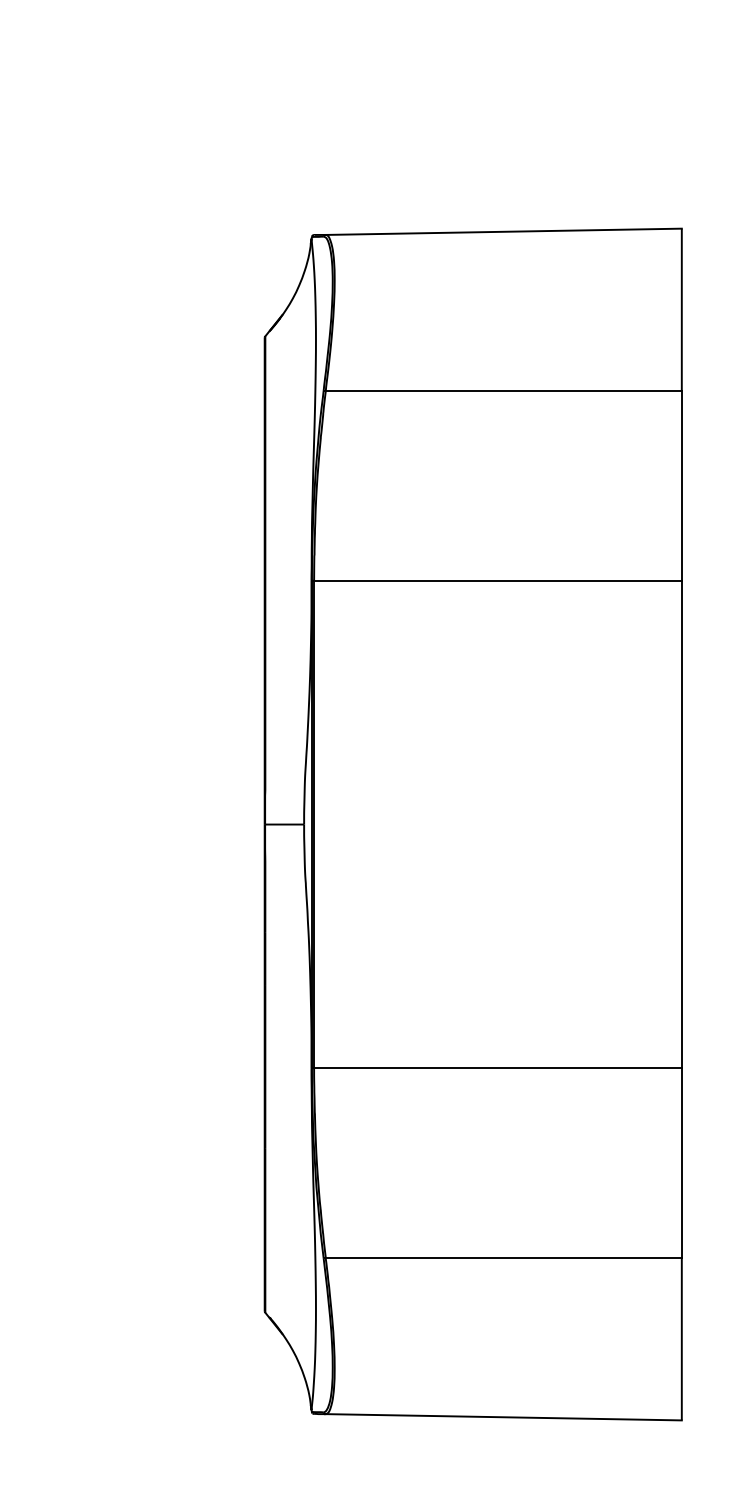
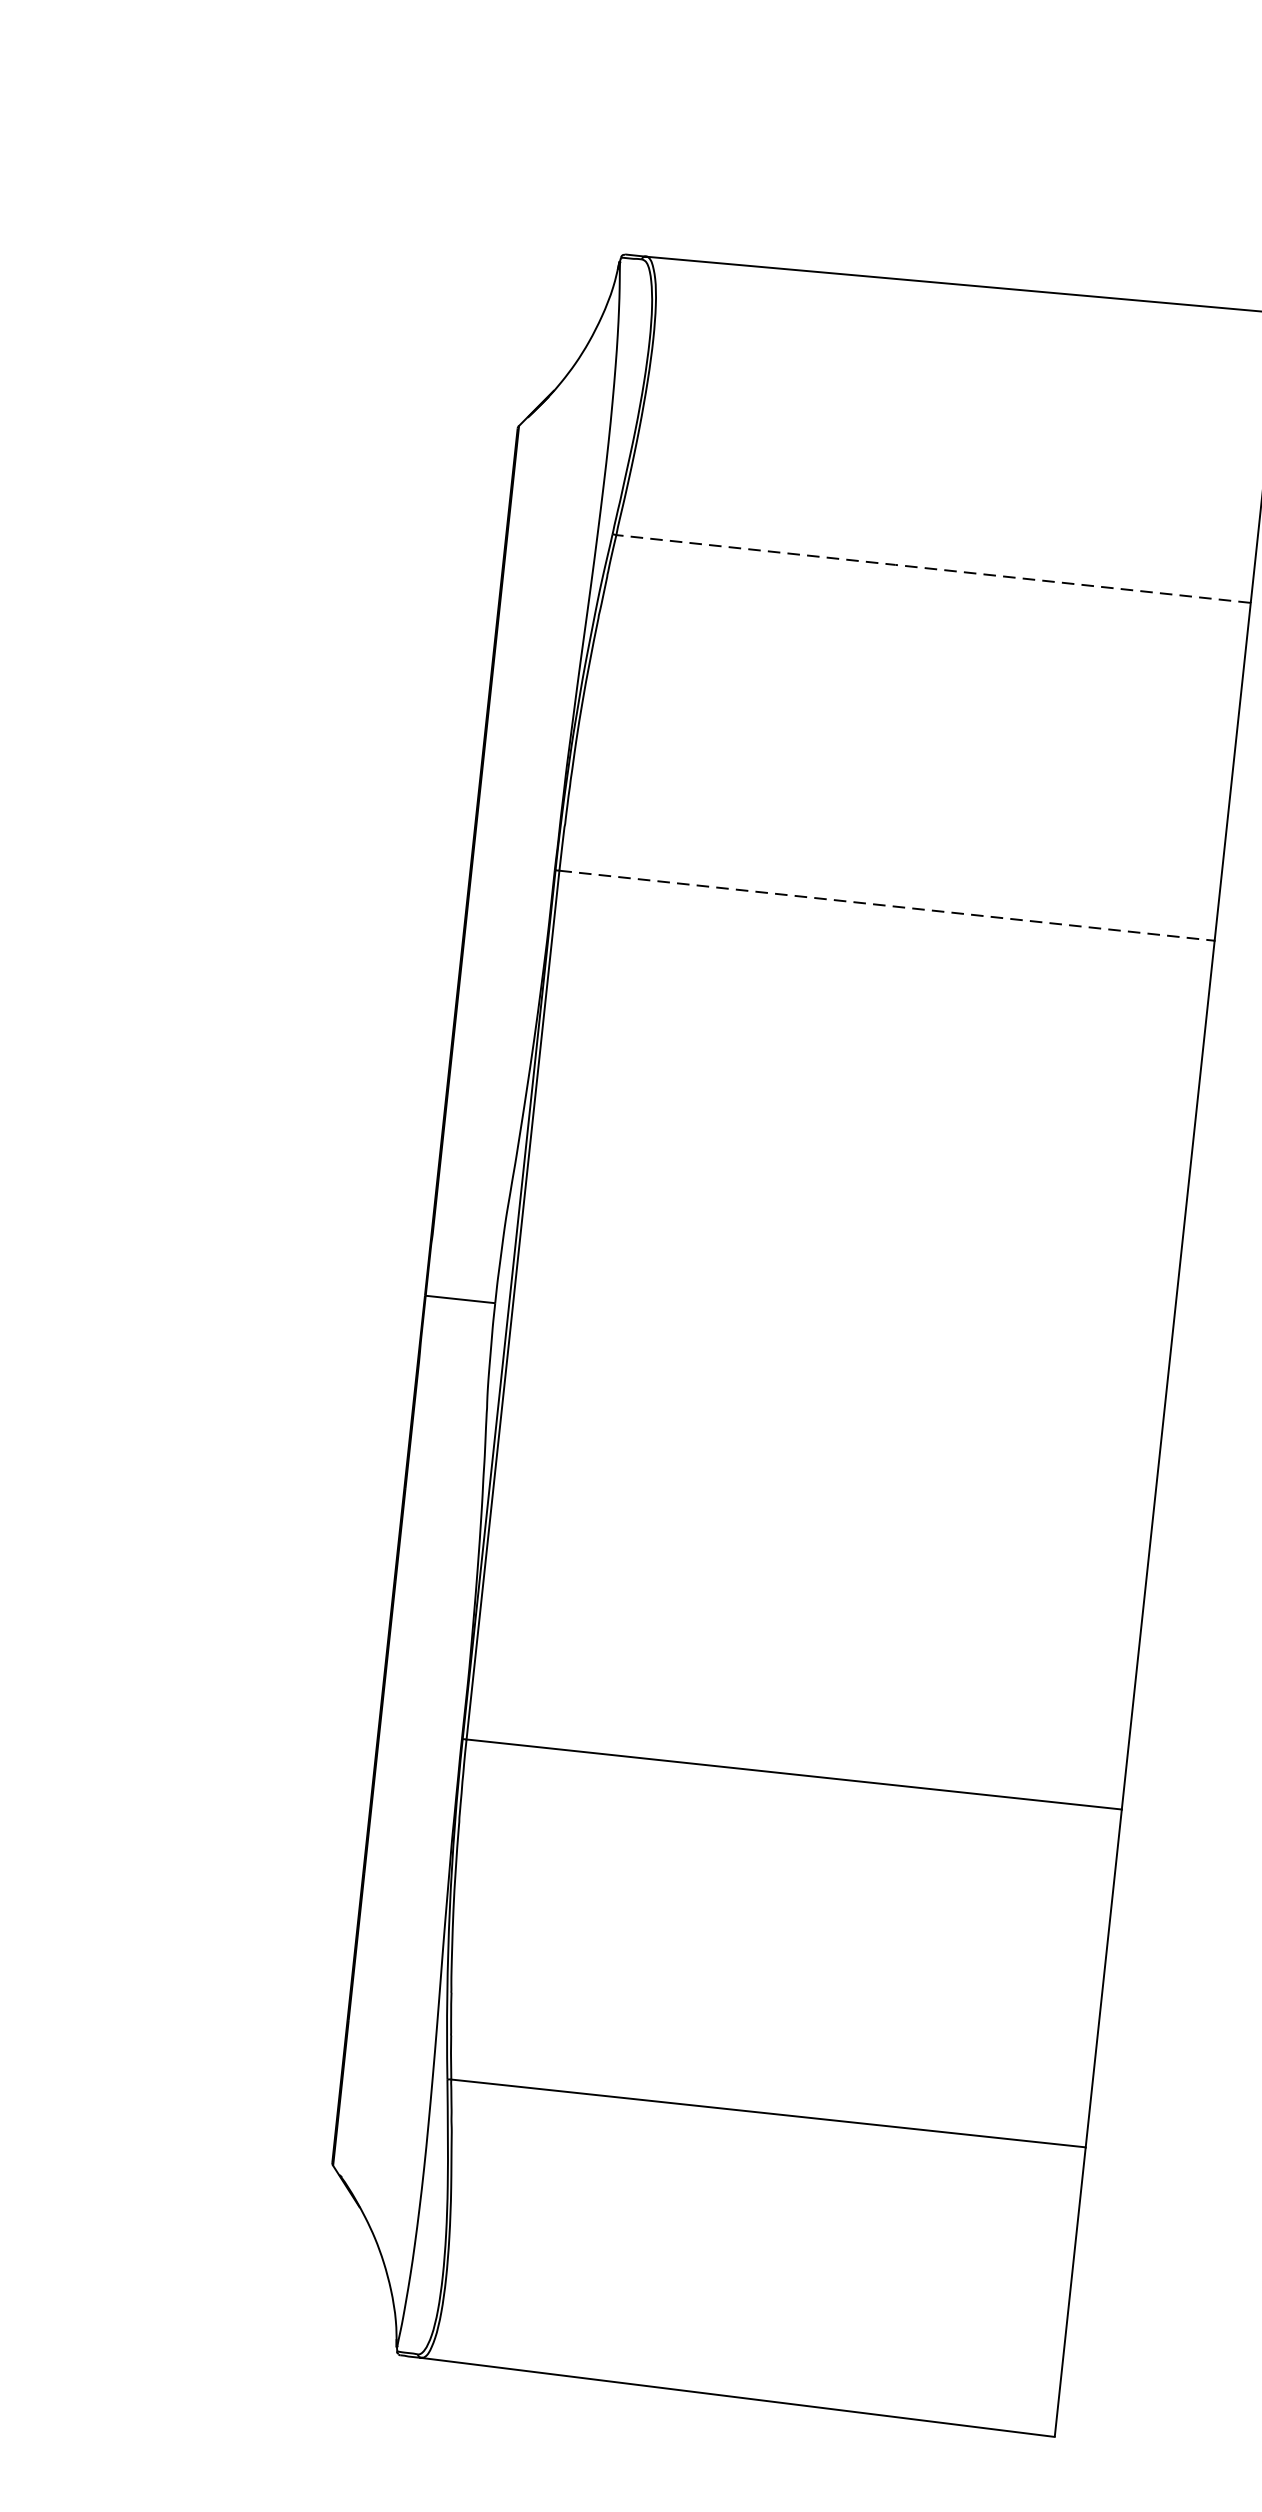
line: (503, 391) -> (932, 569), solid -> dashed
line: (497, 580) -> (886, 905), solid -> dashed

